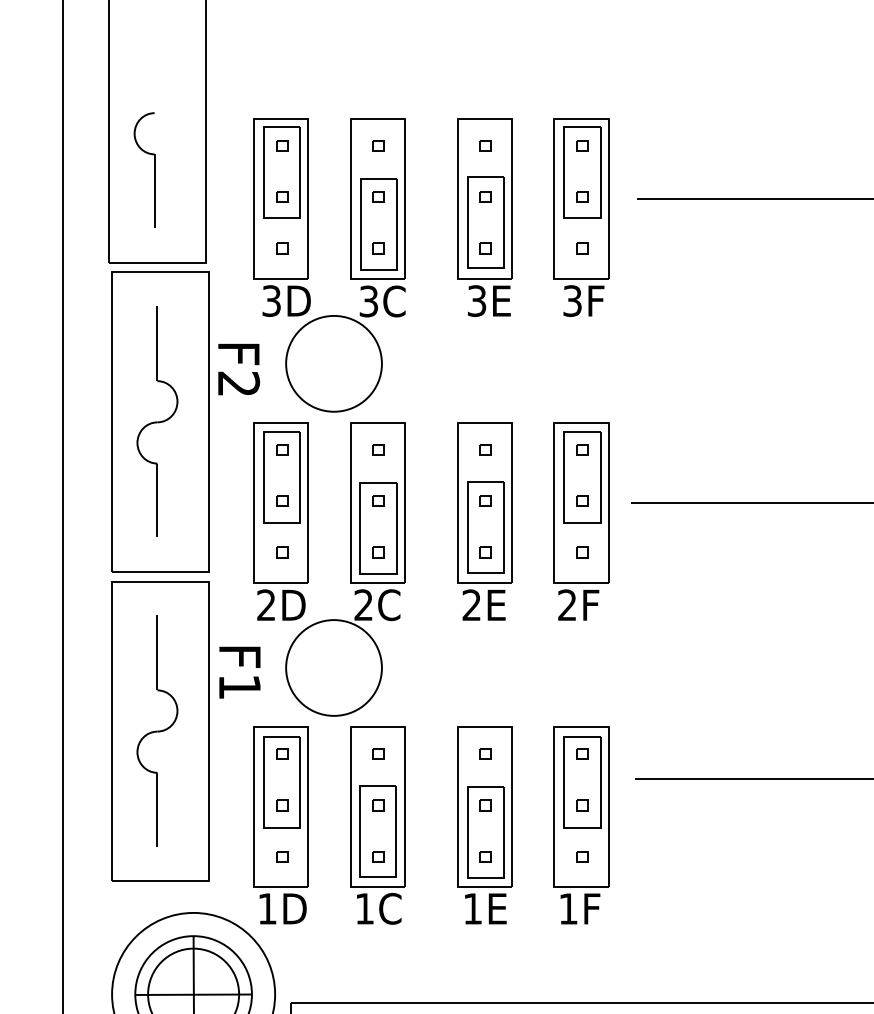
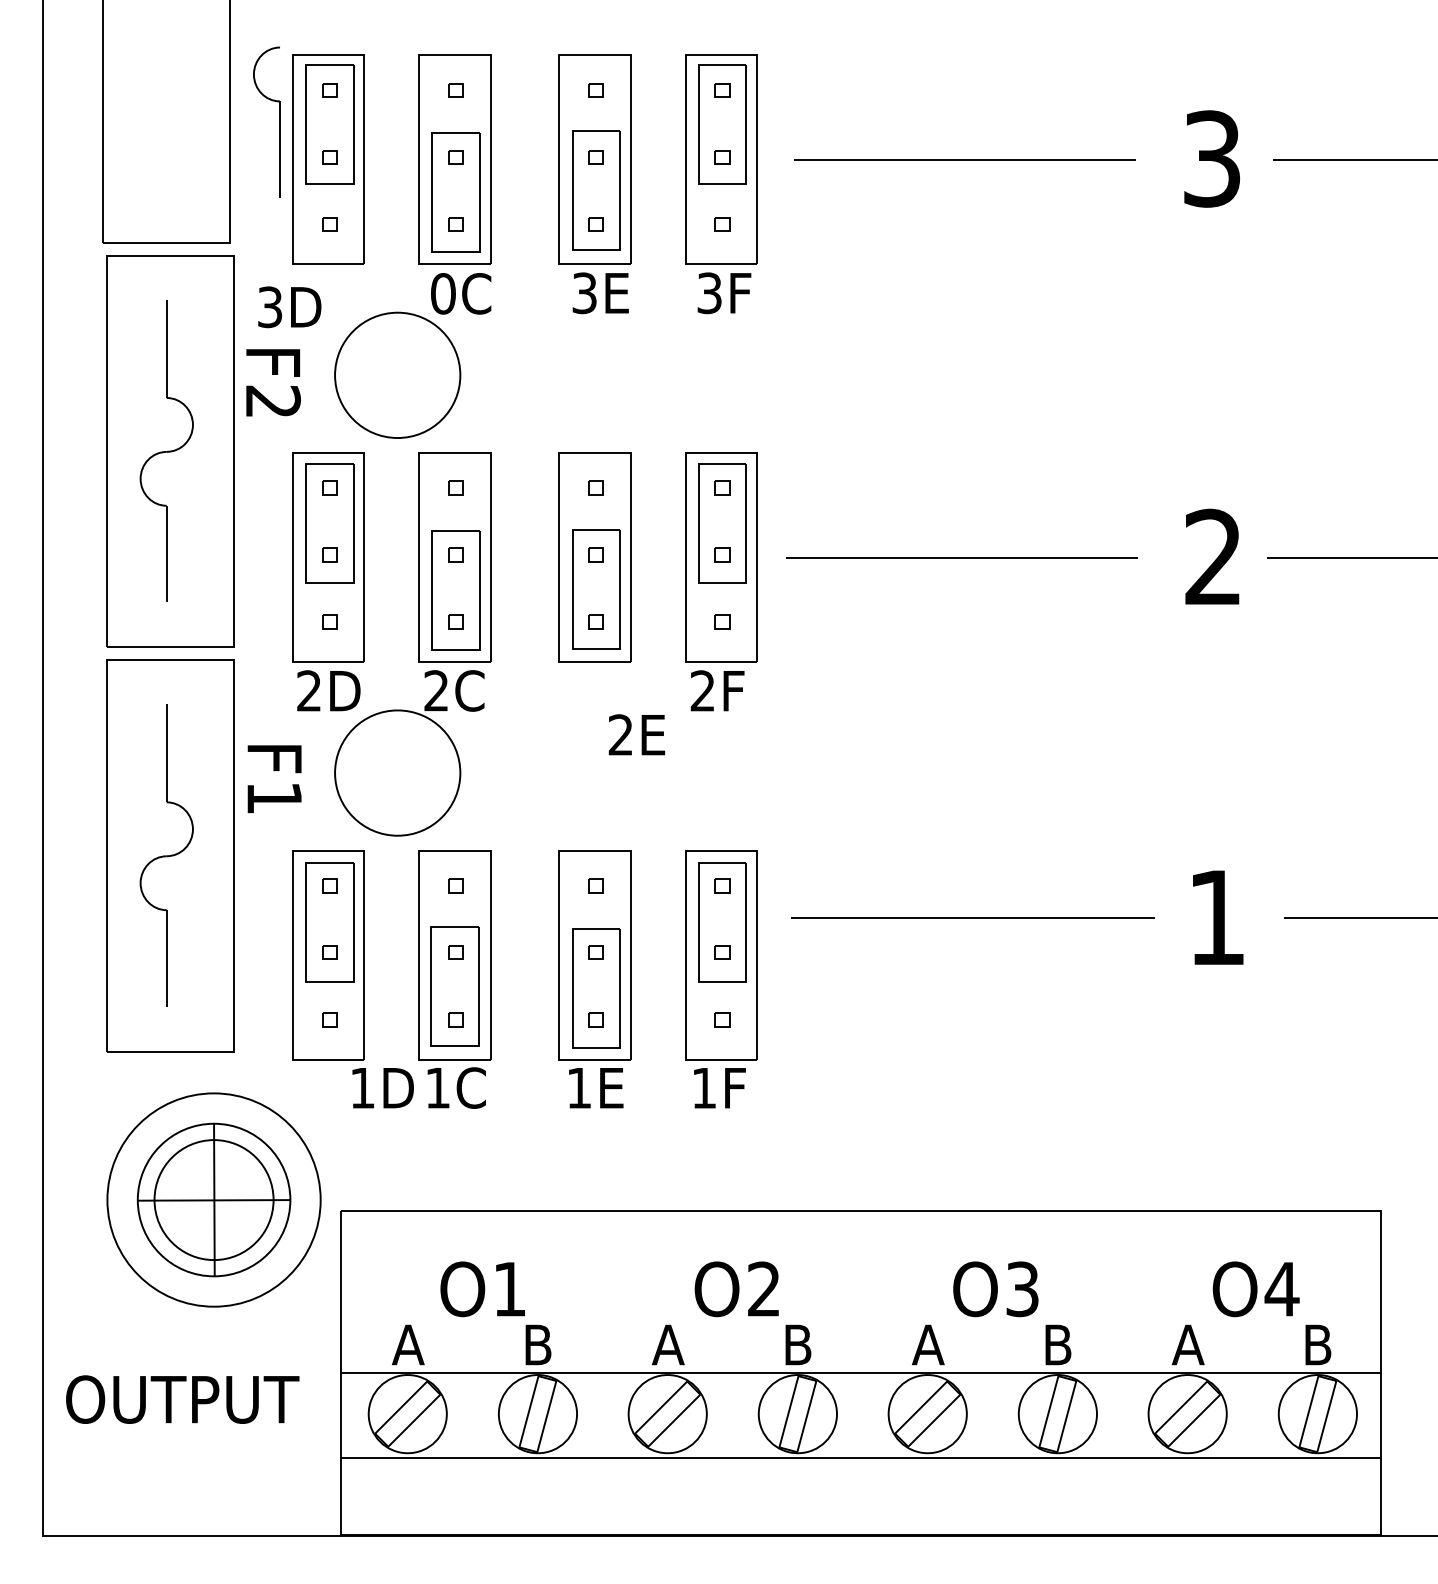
part: (154, 169) -> (279, 121), moved
text: (286, 301) -> (289, 307), moved
text: (369, 301) -> (443, 293), 3C -> 0C
text: (483, 604) -> (636, 734), moved
text: (282, 909) -> (382, 1088), moved

